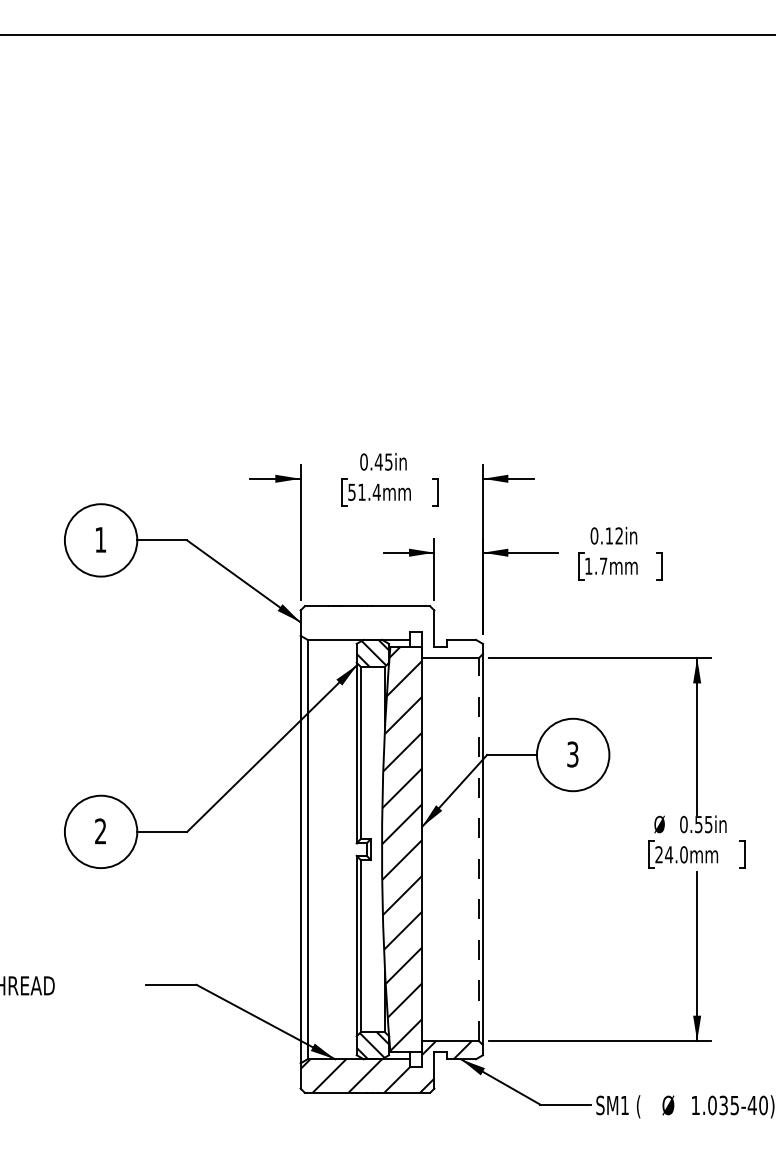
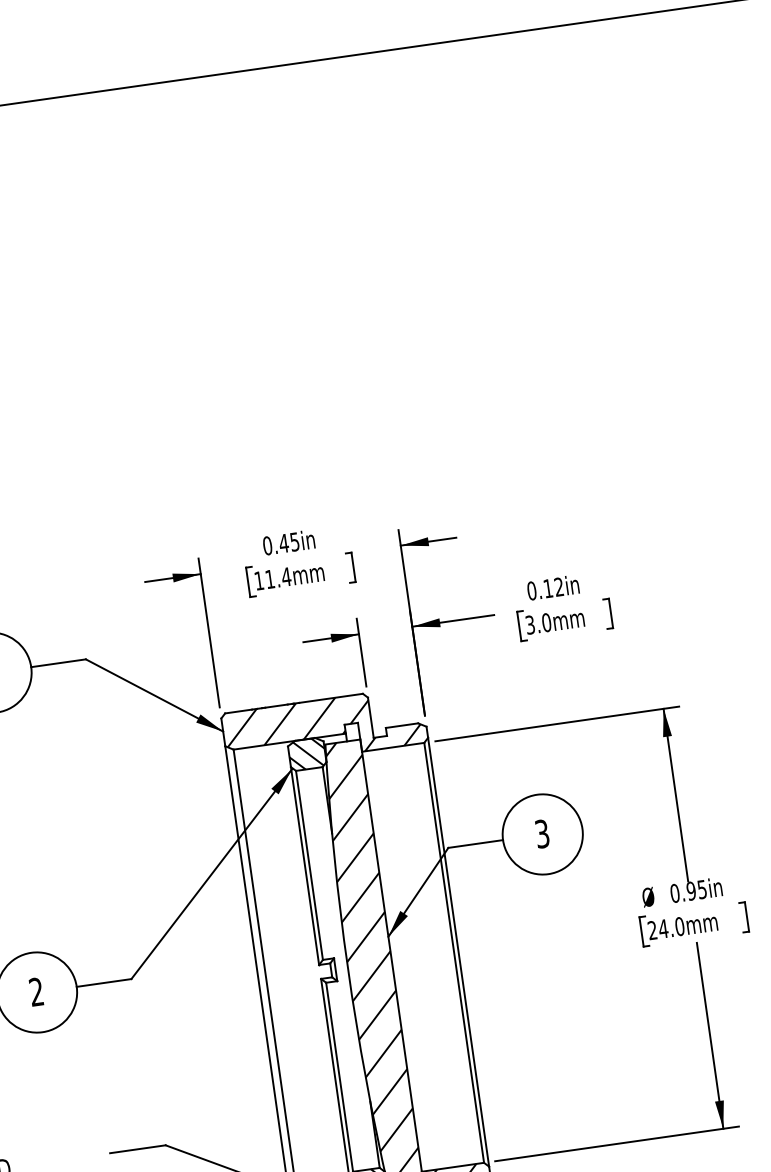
text: (351, 491) -> (258, 580), 51.4mm -> 11.4mm
text: (596, 565) -> (538, 623), 1.7mm -> 3.0mm
hatch: (389, 632) -> (322, 728), added
text: (698, 823) -> (690, 890), 0.55in -> 0.95in
line: (478, 849) -> (453, 952), dashed -> solid

